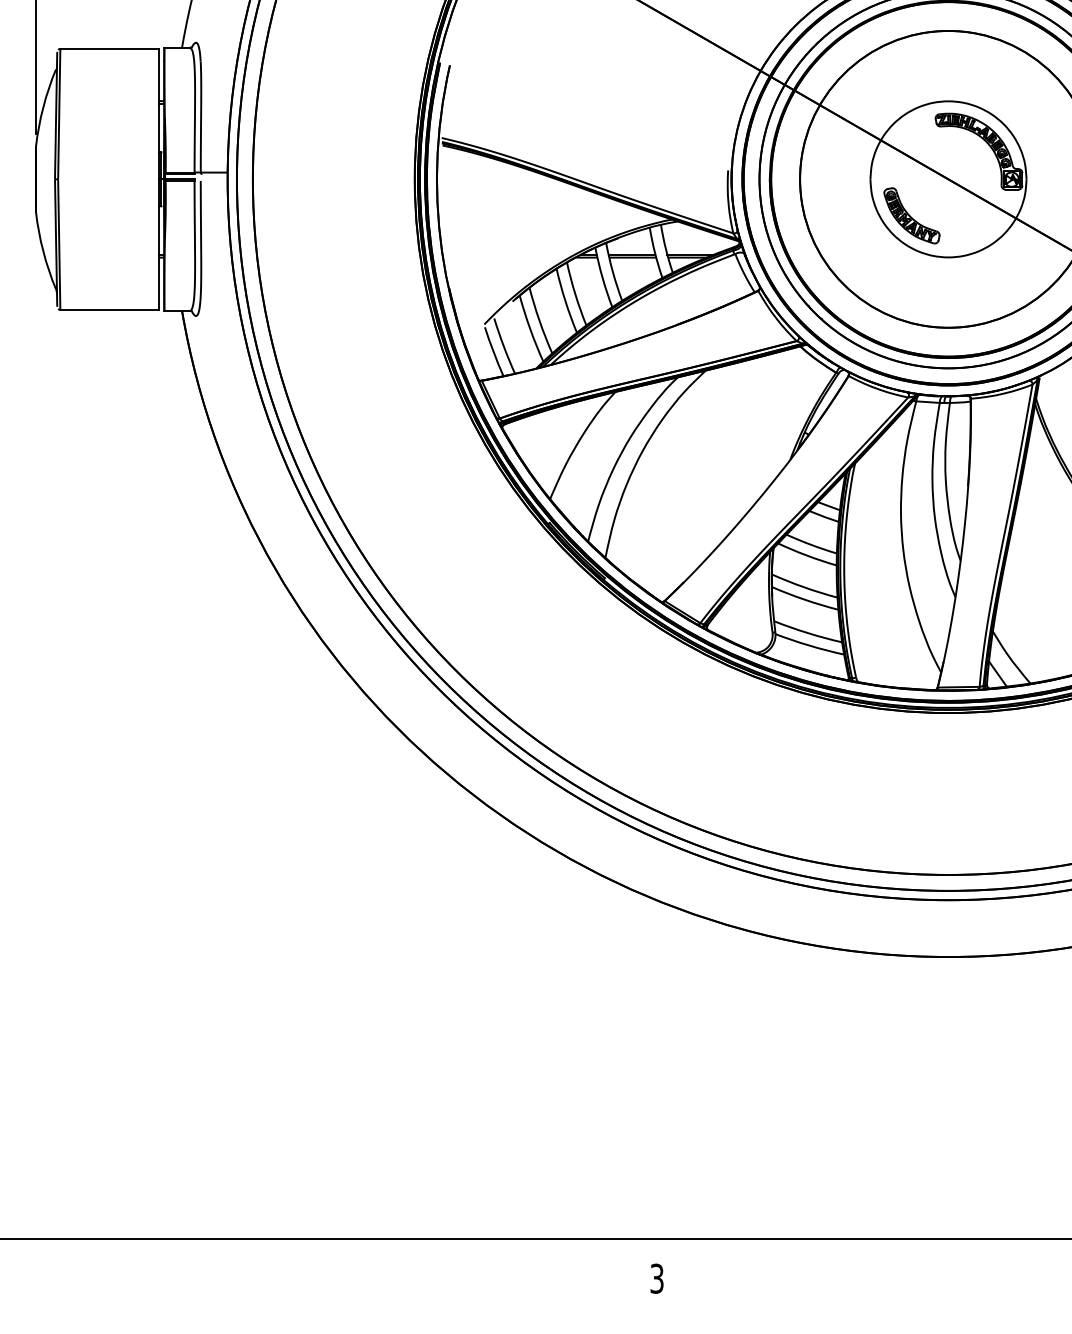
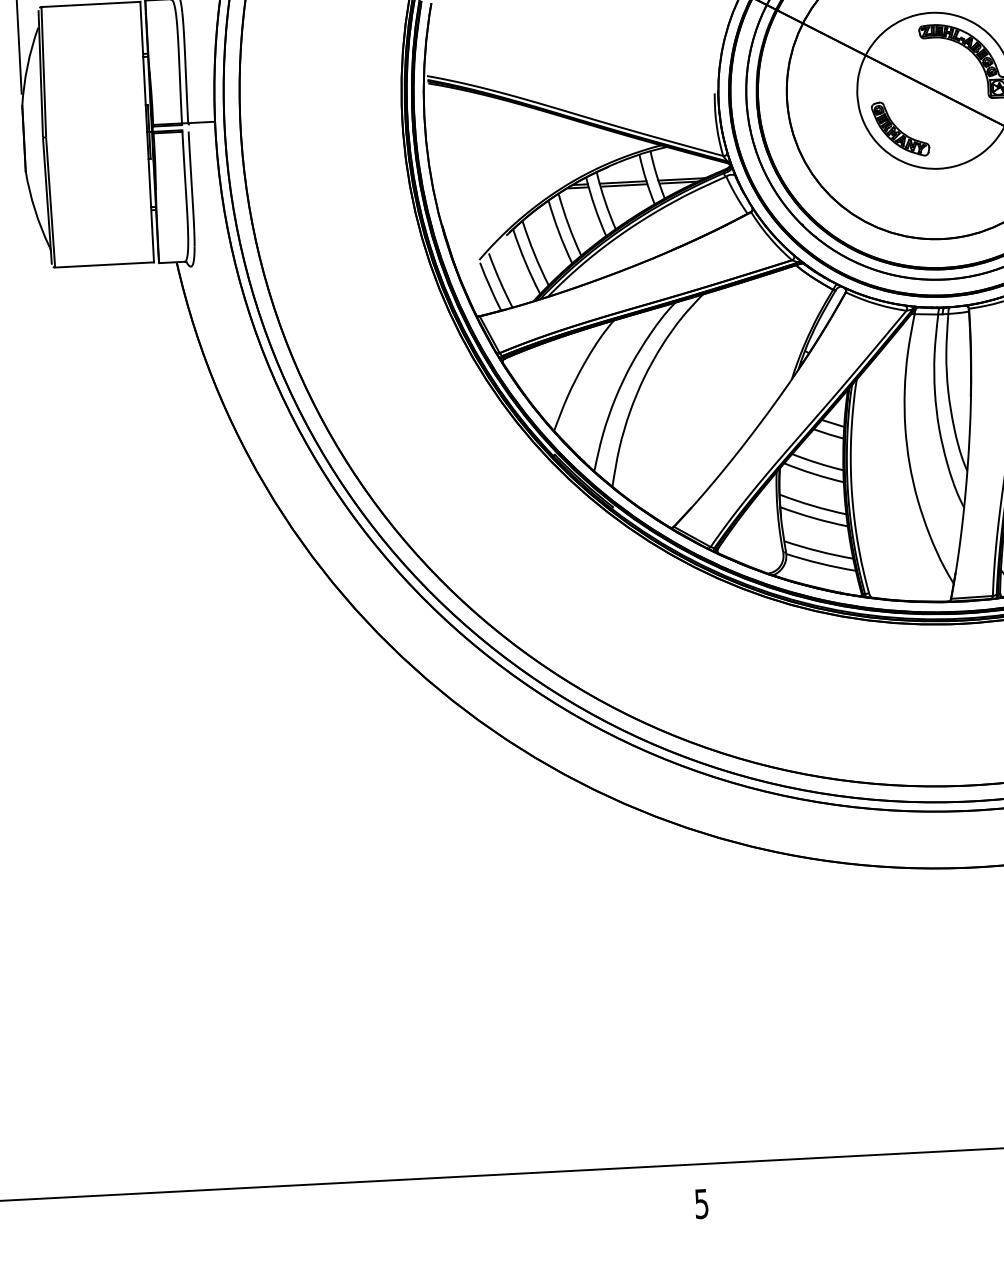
text: (657, 1278) -> (702, 1203), 3 -> 5

